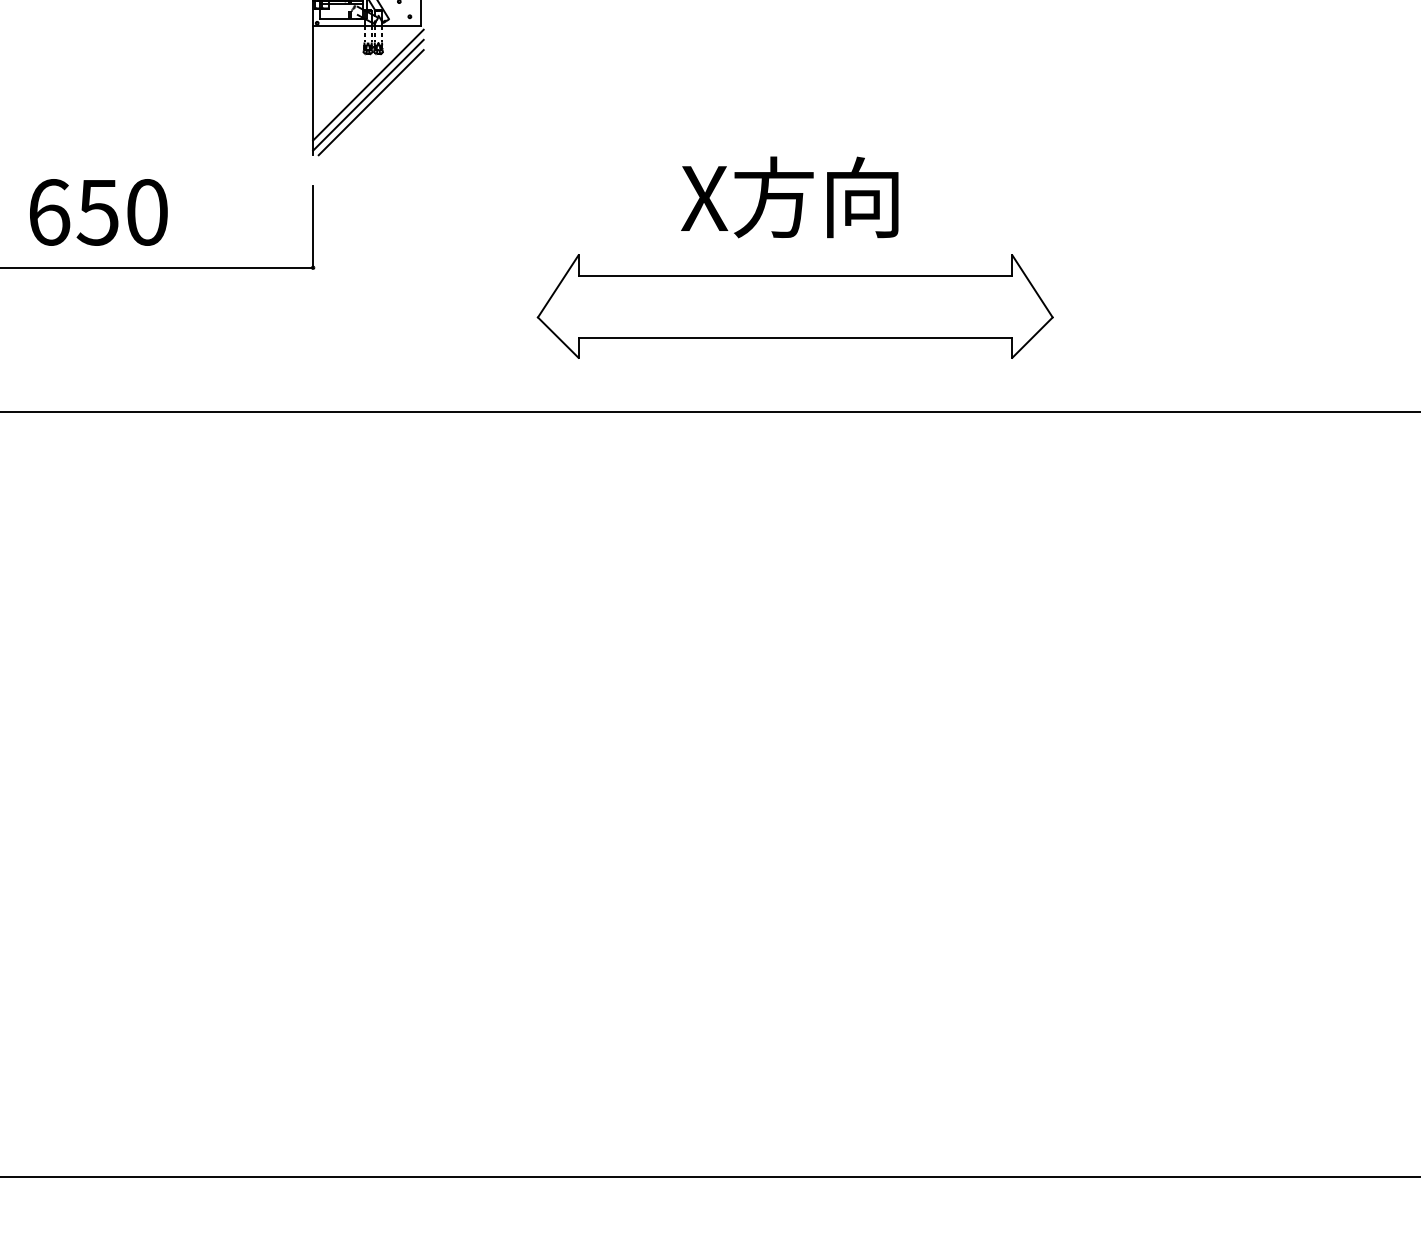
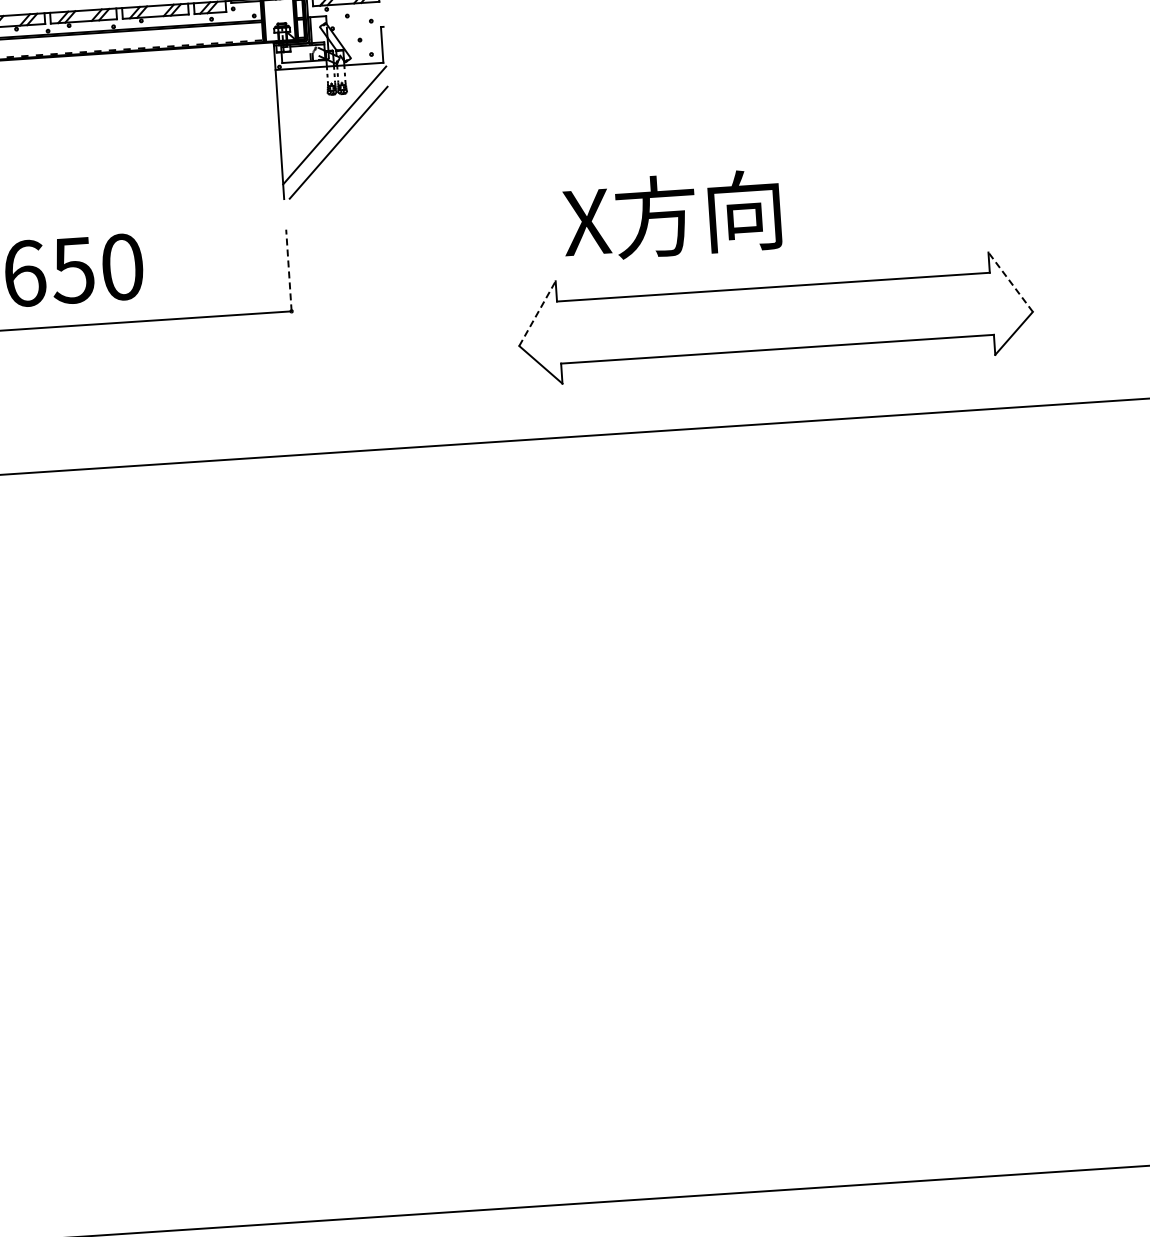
line: (368, 94) -> (335, 134), removed
text: (789, 197) -> (671, 215), moved
line: (313, 226) -> (289, 270), solid -> dashed
line: (558, 285) -> (537, 312), solid -> dashed
line: (1032, 285) -> (1010, 281), solid -> dashed

